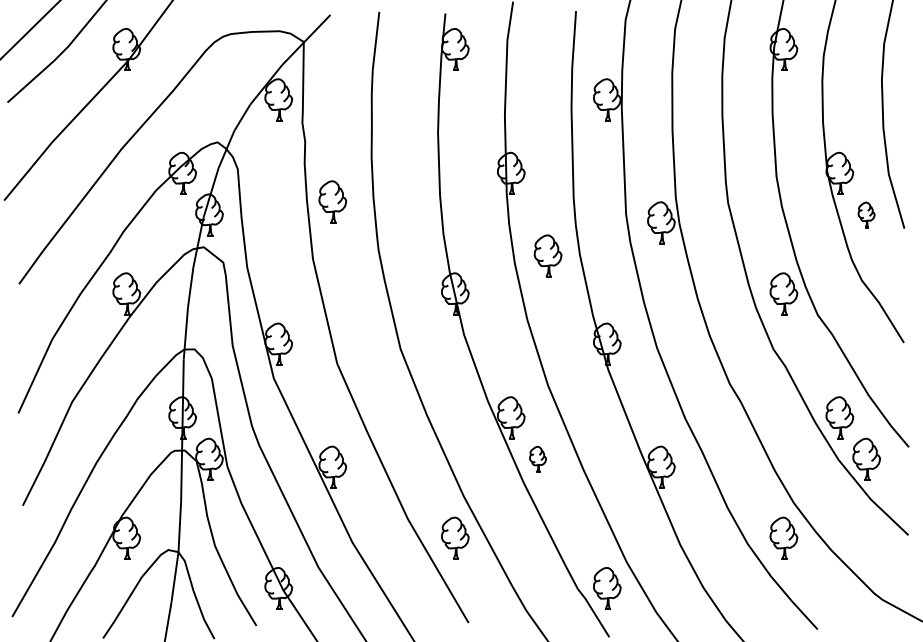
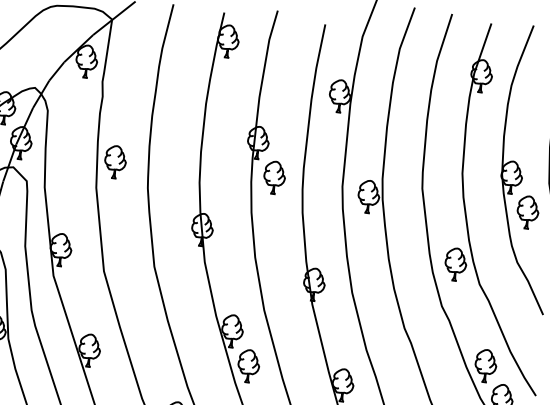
part: (332, 201) -> (115, 161), moved
part: (866, 214) -> (527, 212), size x1.67
part: (547, 255) -> (274, 177), moved
part: (537, 458) -> (248, 365), size x1.67

